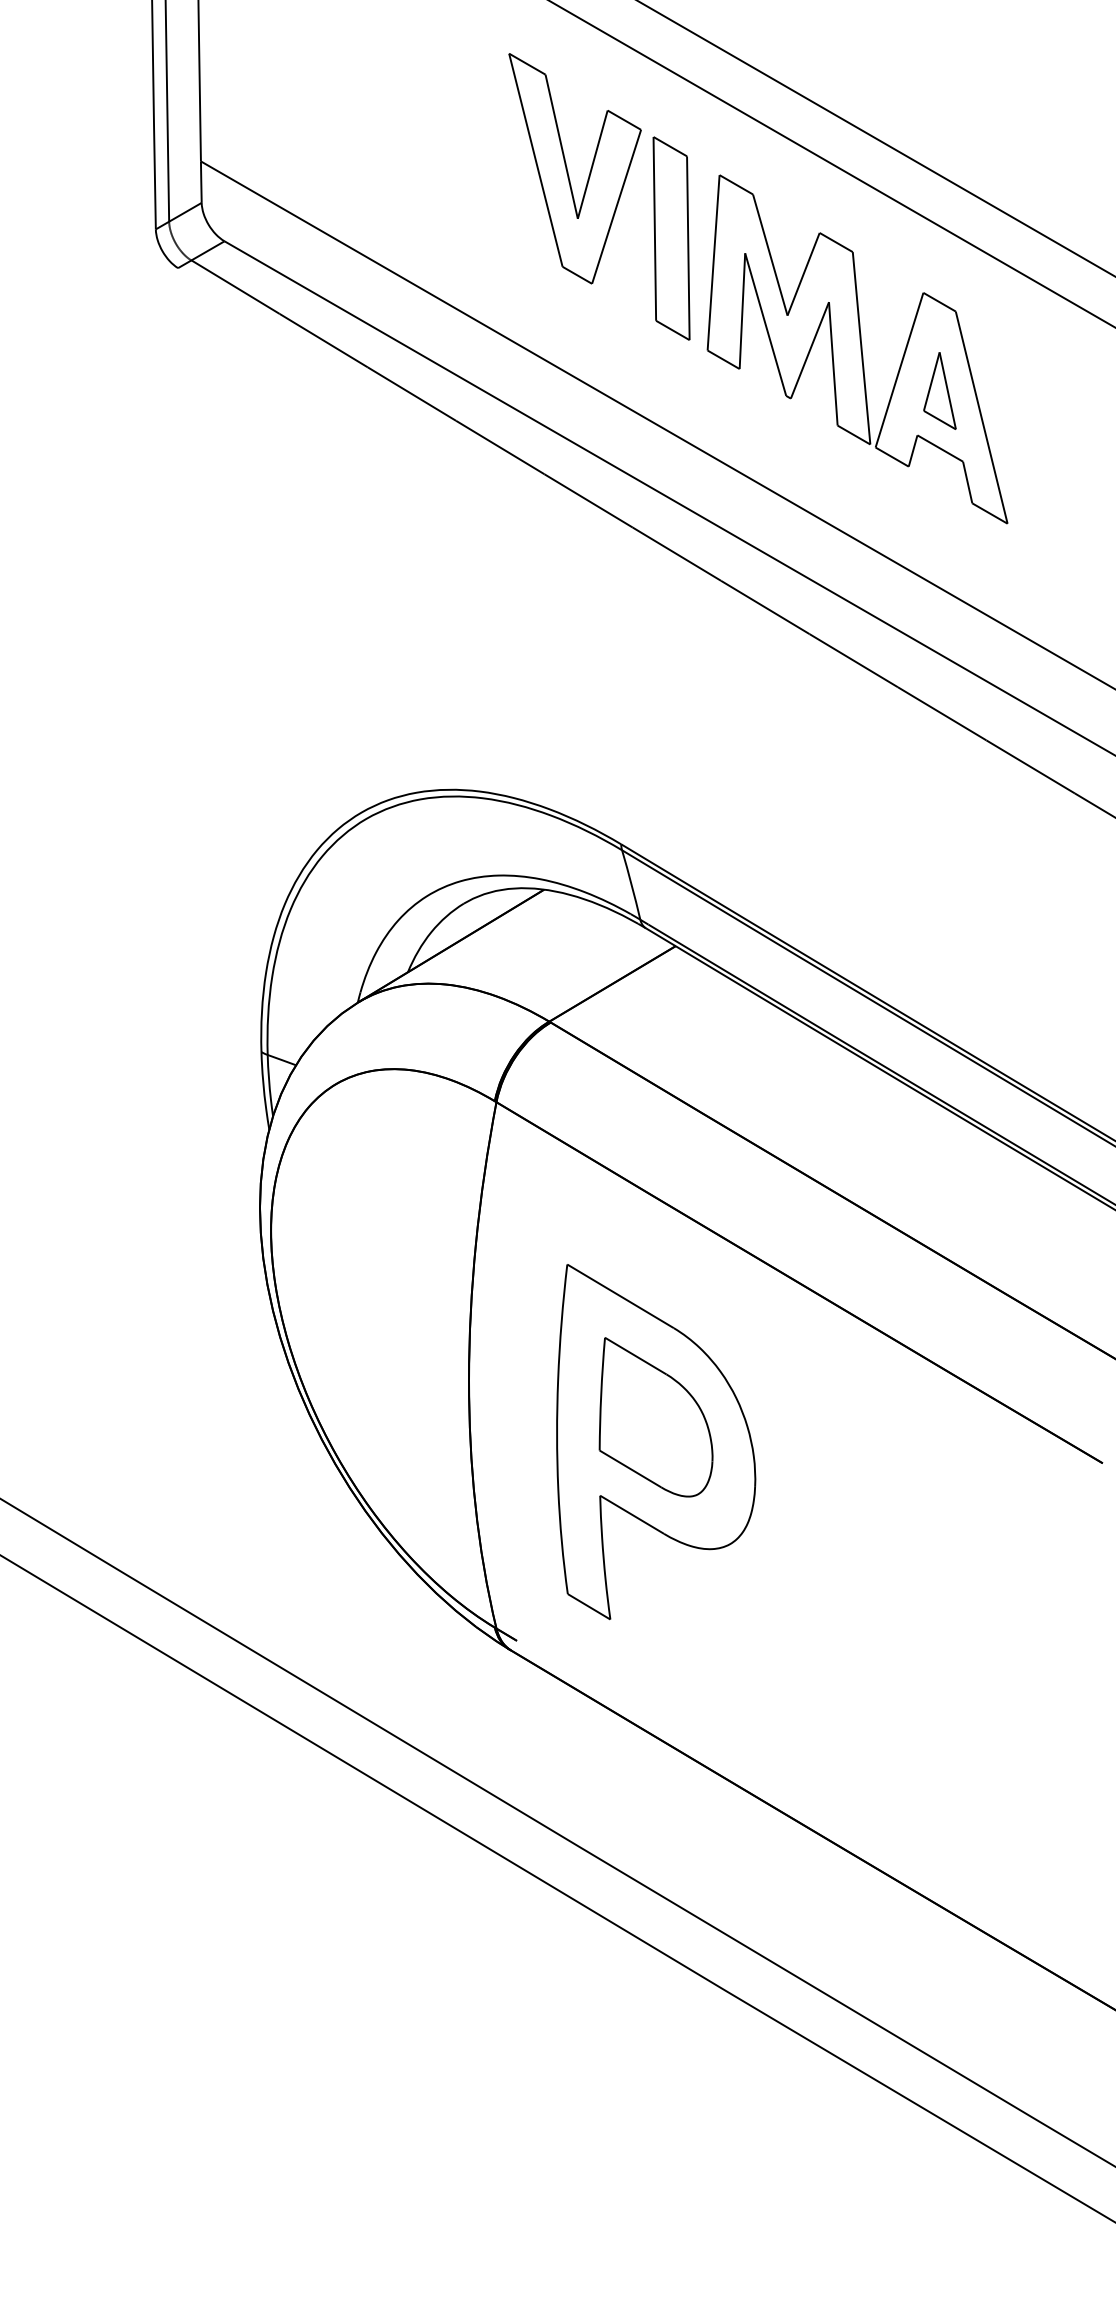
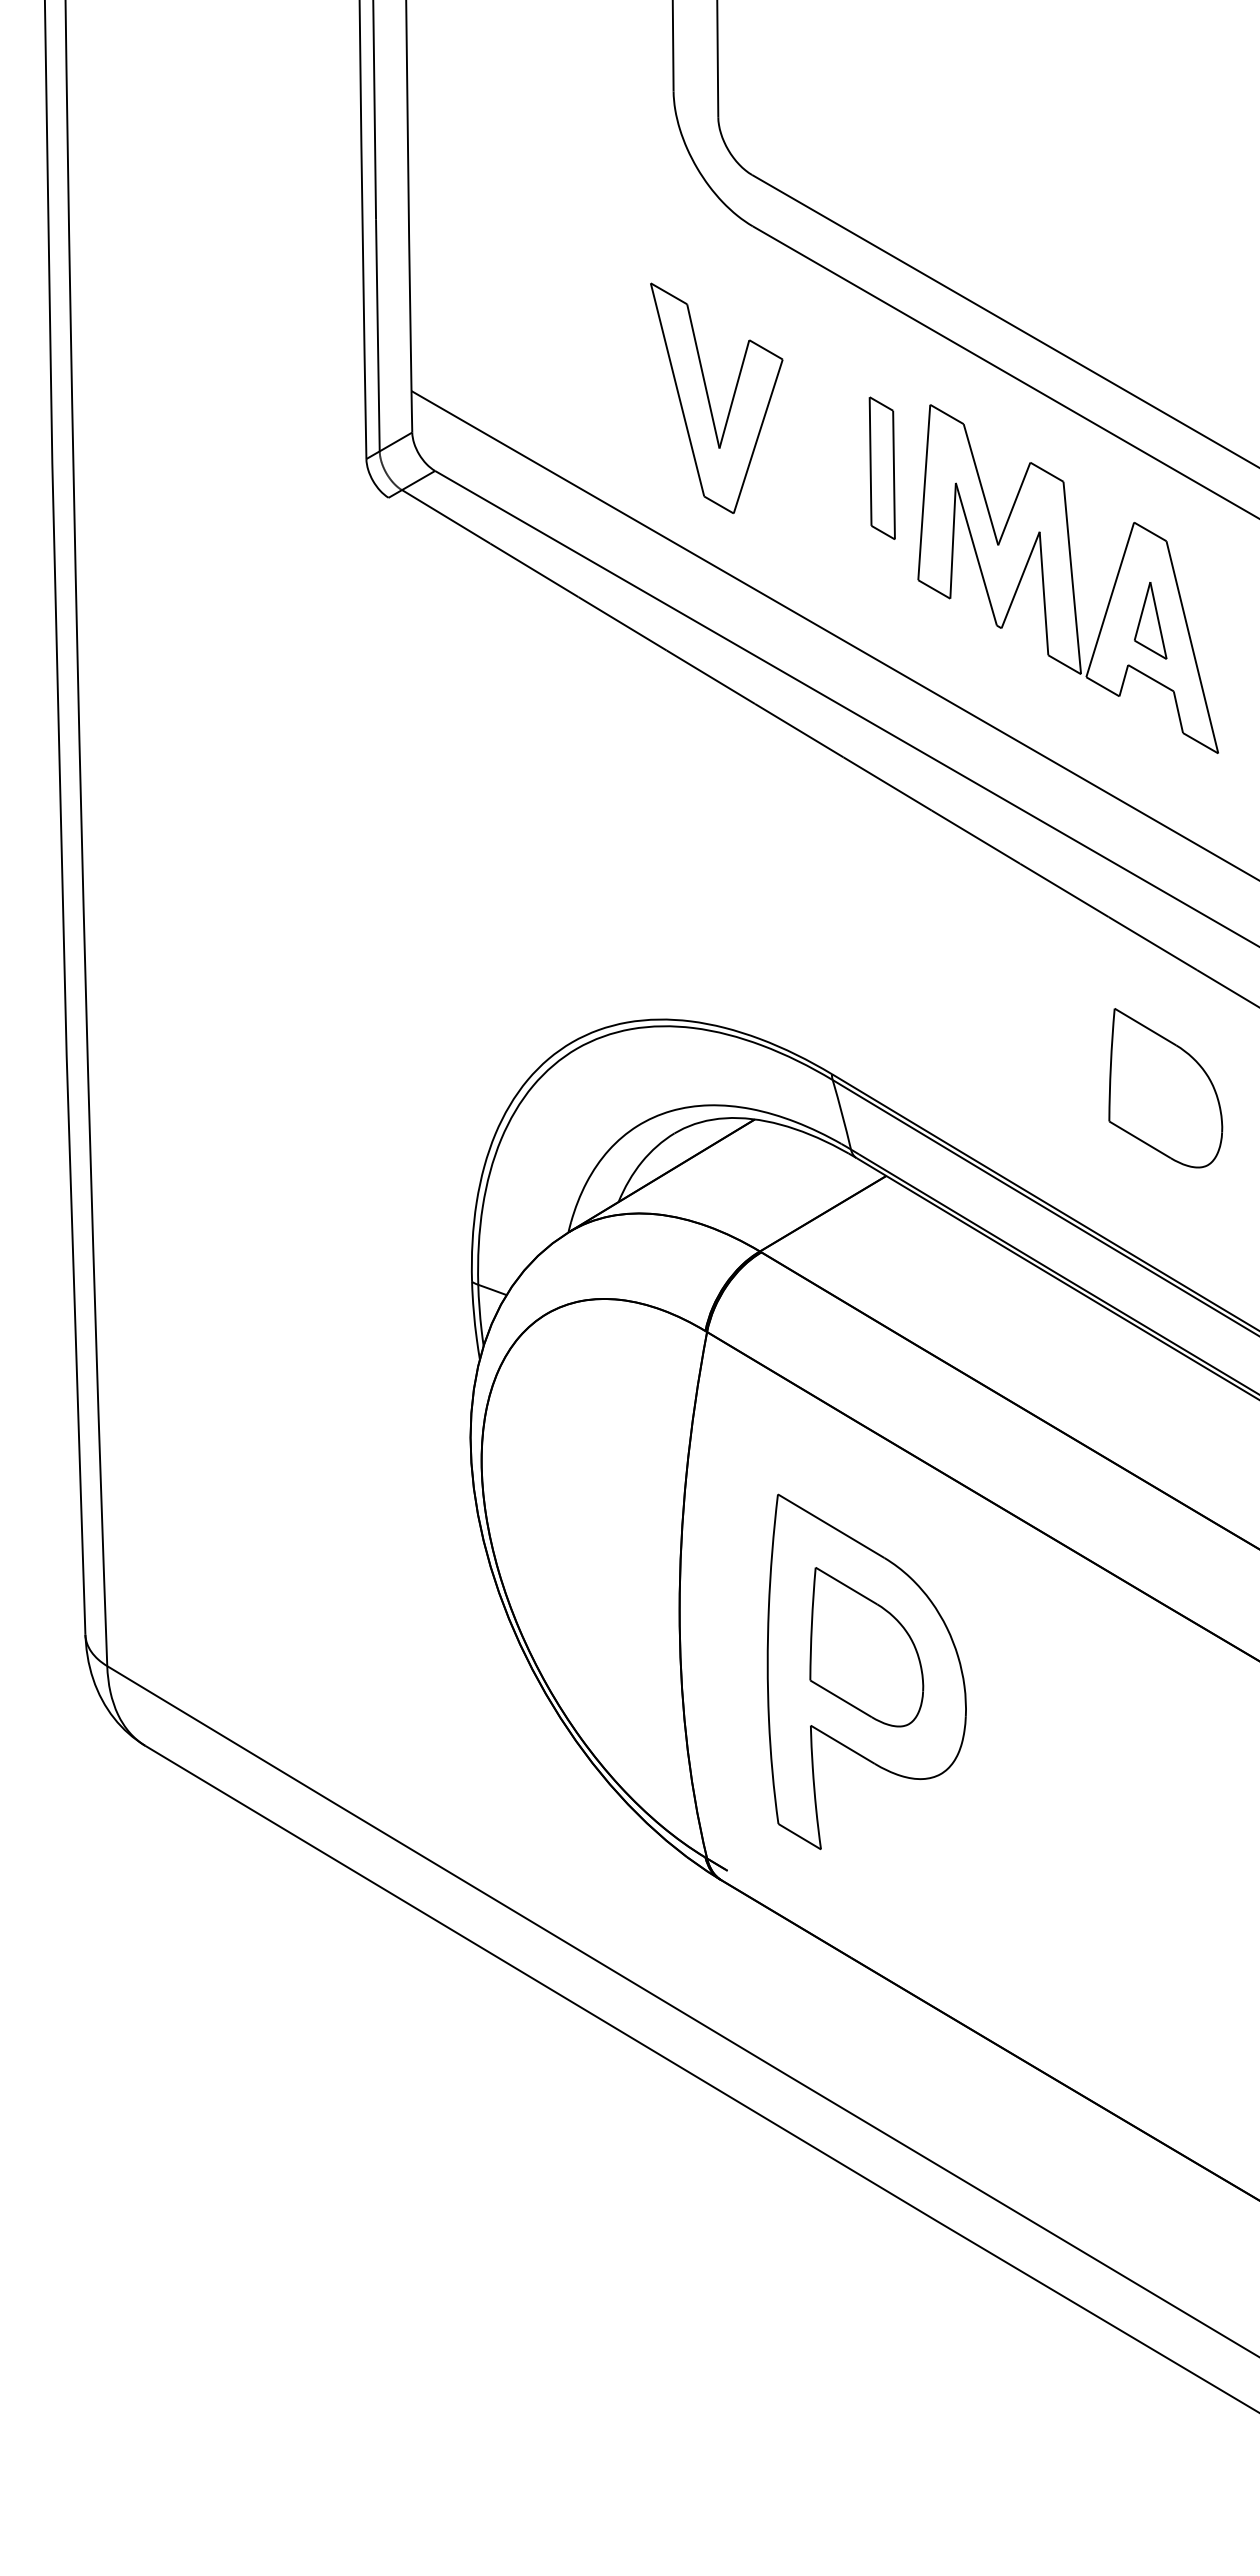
part: (567, 168) -> (709, 398), moved
part: (671, 238) -> (882, 468), size x0.7
part: (954, 858) -> (1165, 1088), added

